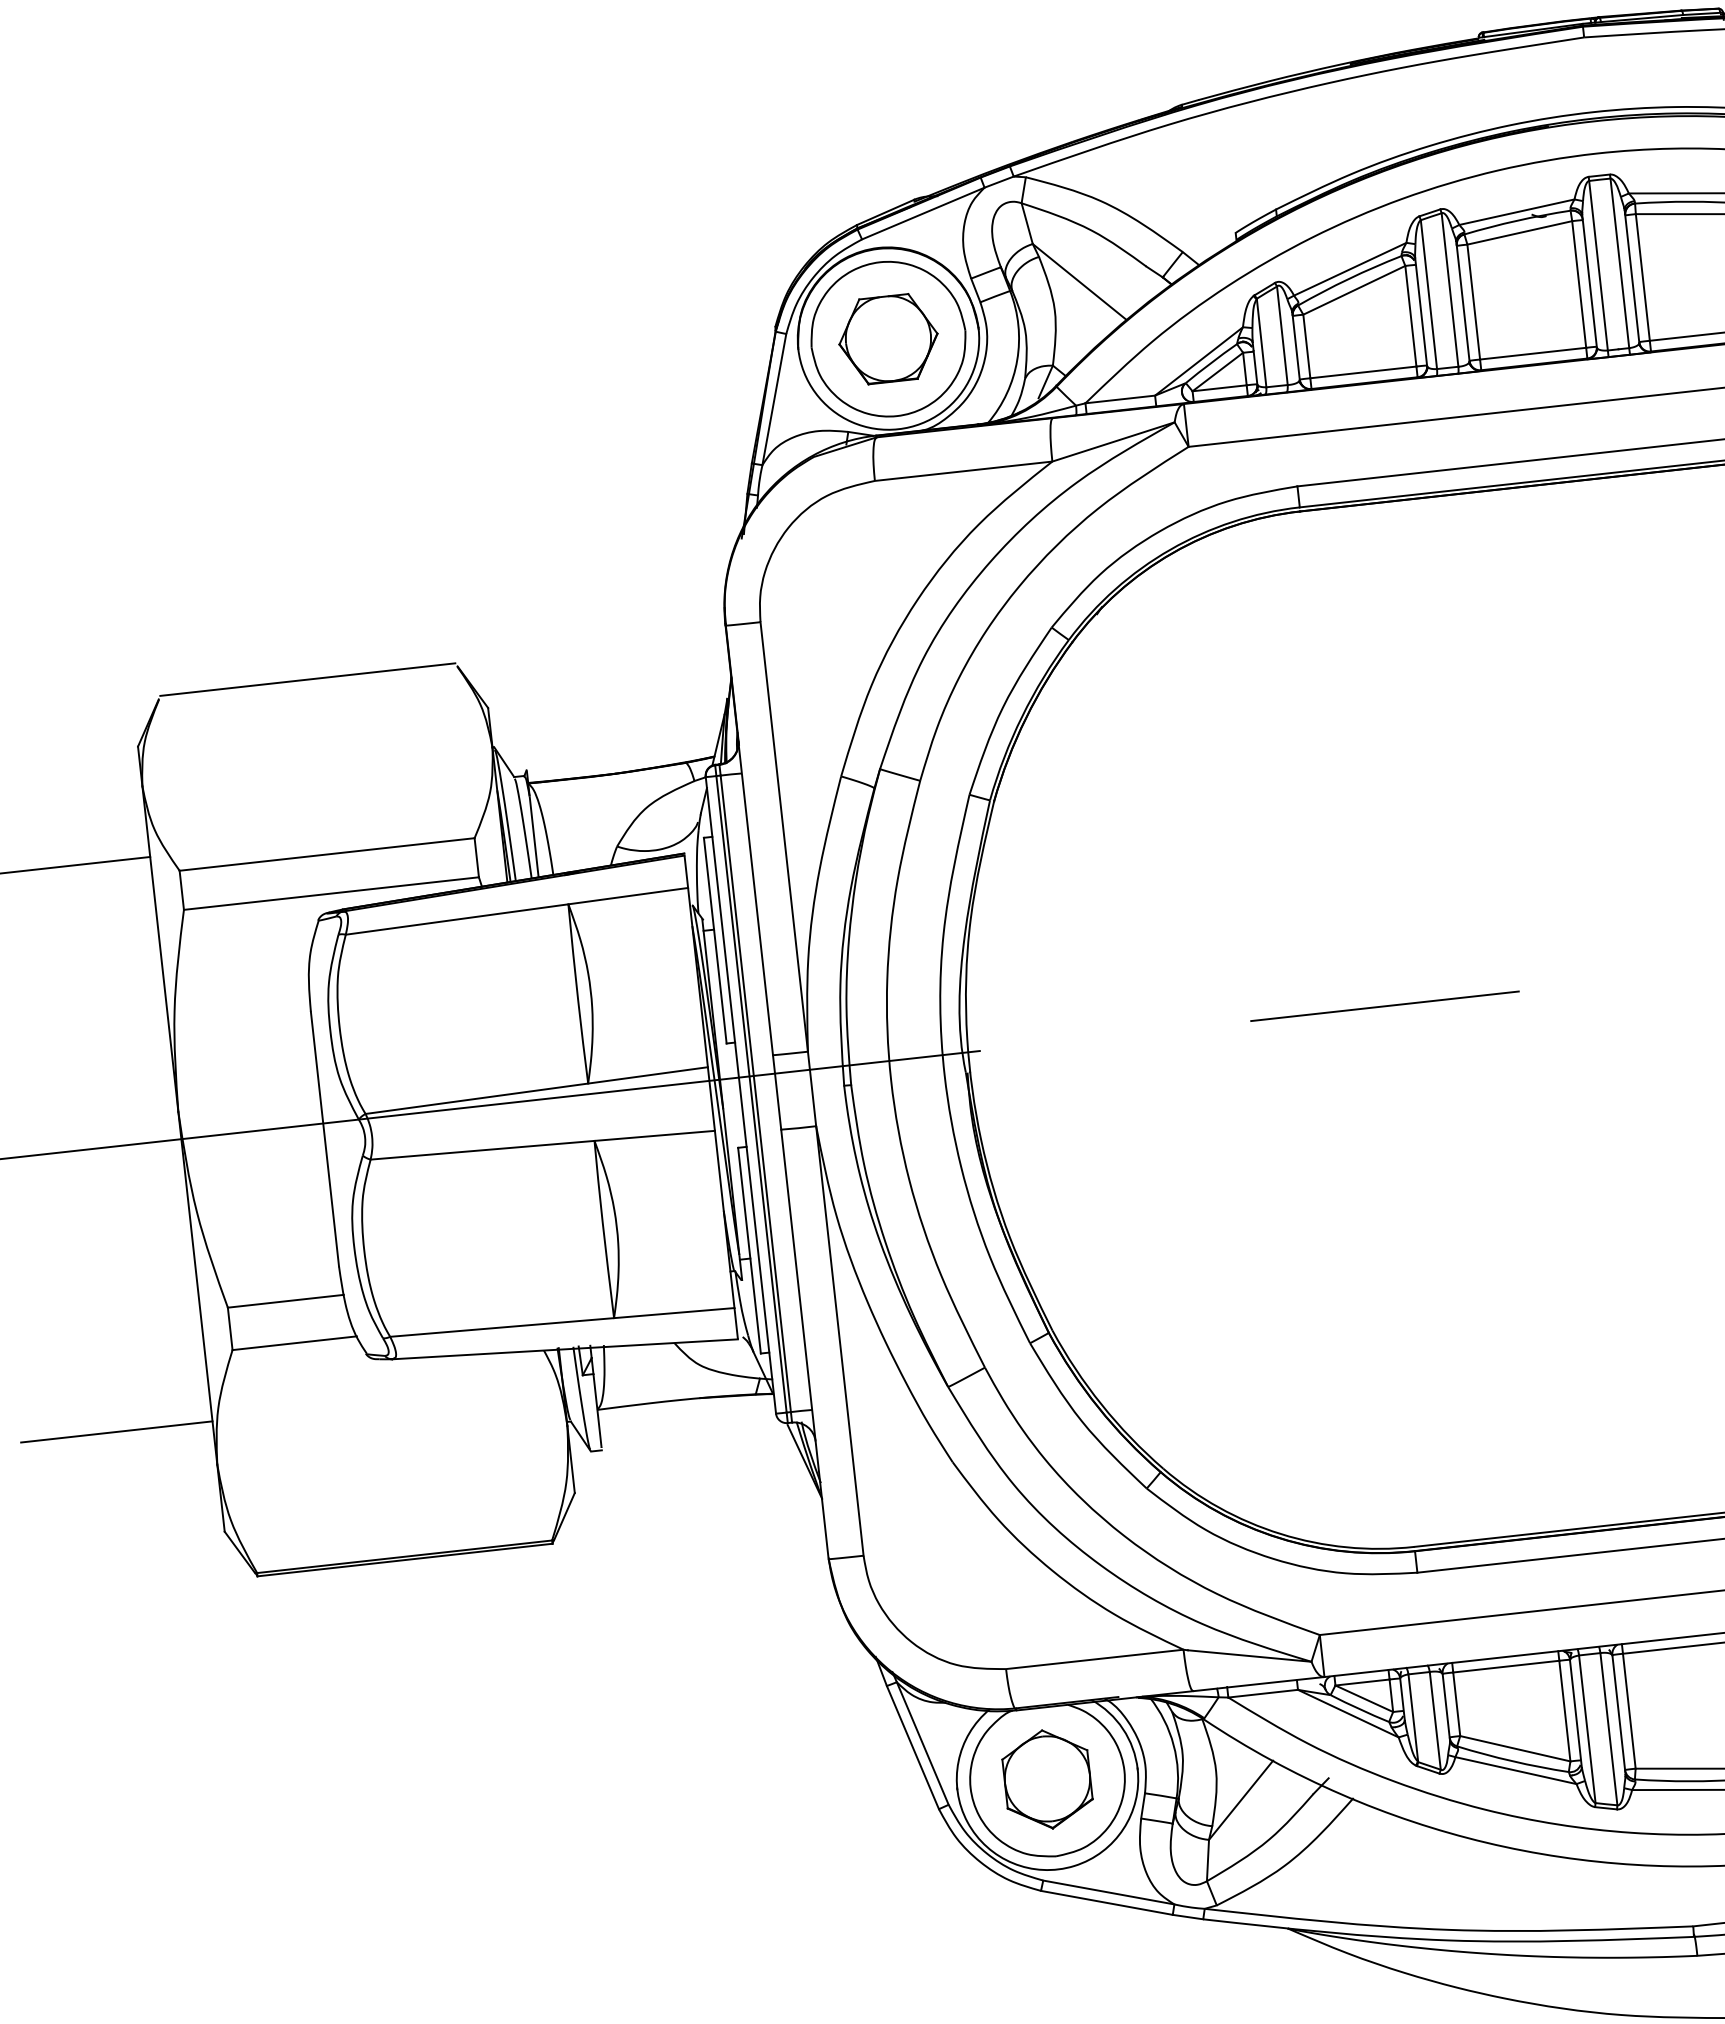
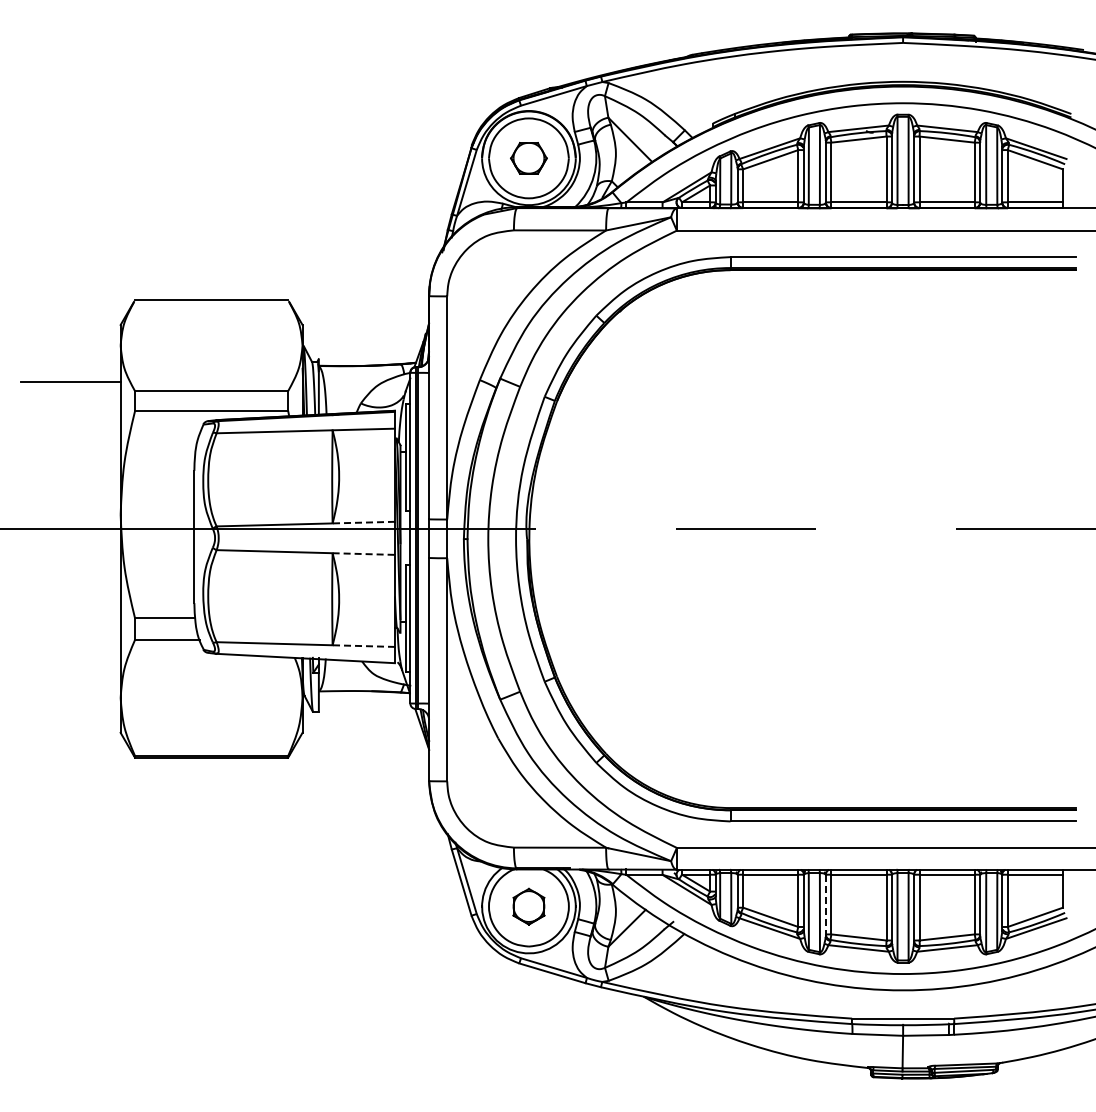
part: (887, 339) -> (528, 158), size x0.7
line: (647, 1075) -> (363, 522), solid -> dashed
line: (656, 1136) -> (364, 554), solid -> dashed
line: (673, 1313) -> (363, 646), solid -> dashed
line: (115, 1431) -> (70, 675), removed
line: (1618, 1714) -> (825, 905), solid -> dashed
part: (1046, 1779) -> (528, 906), size x0.7

